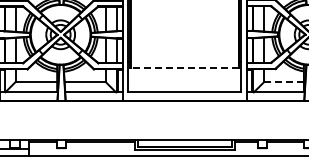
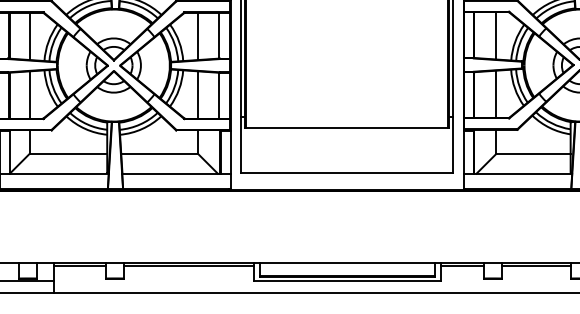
line: (184, 68) -> (346, 128), dashed -> solid
line: (284, 81) -> (534, 153), dashed -> solid

